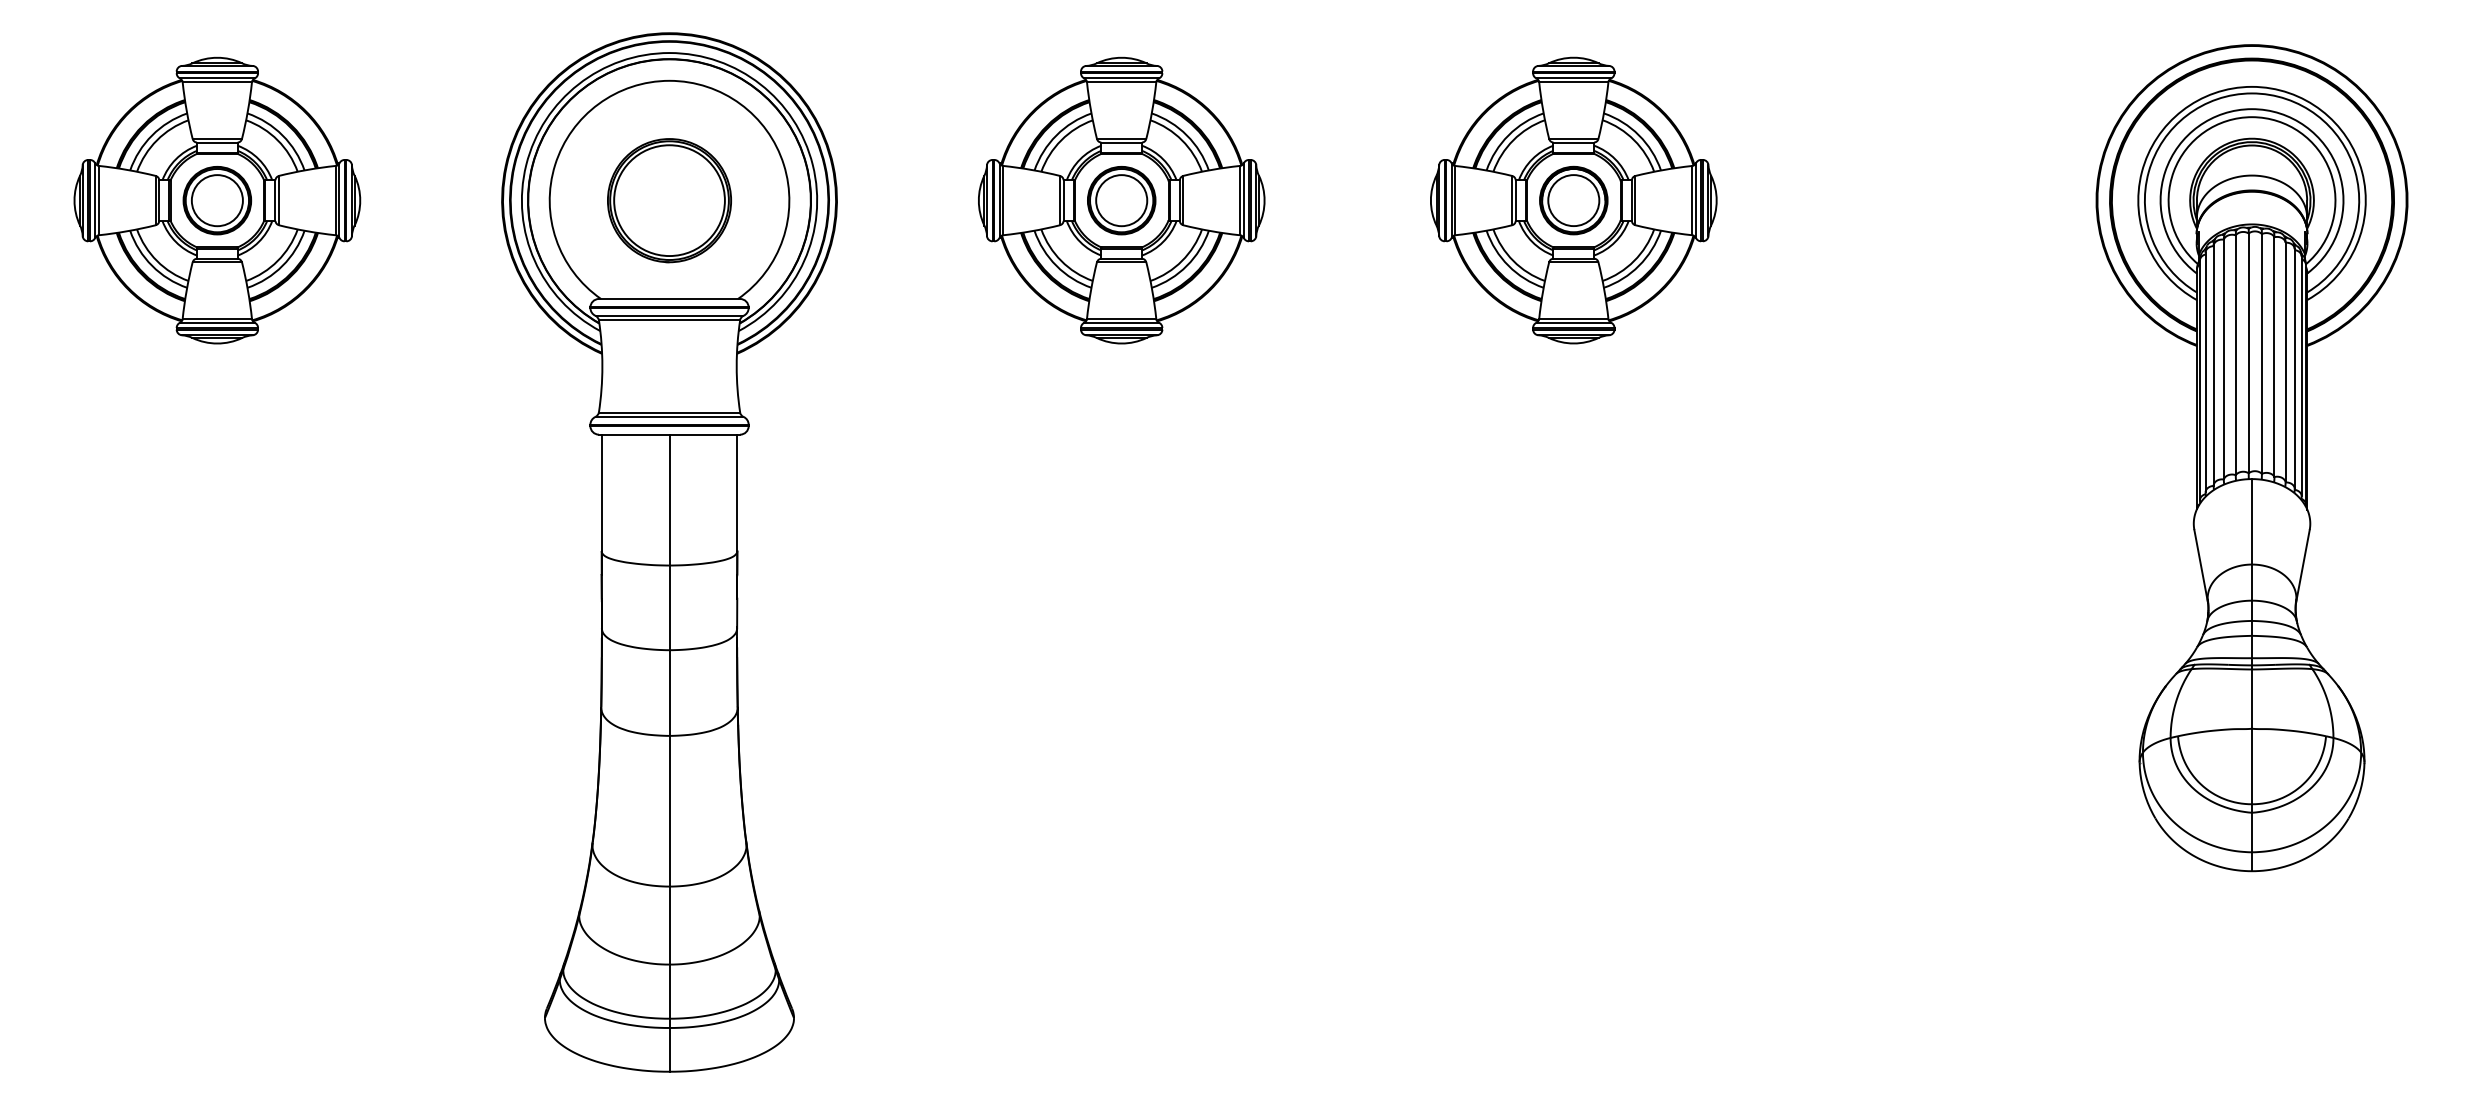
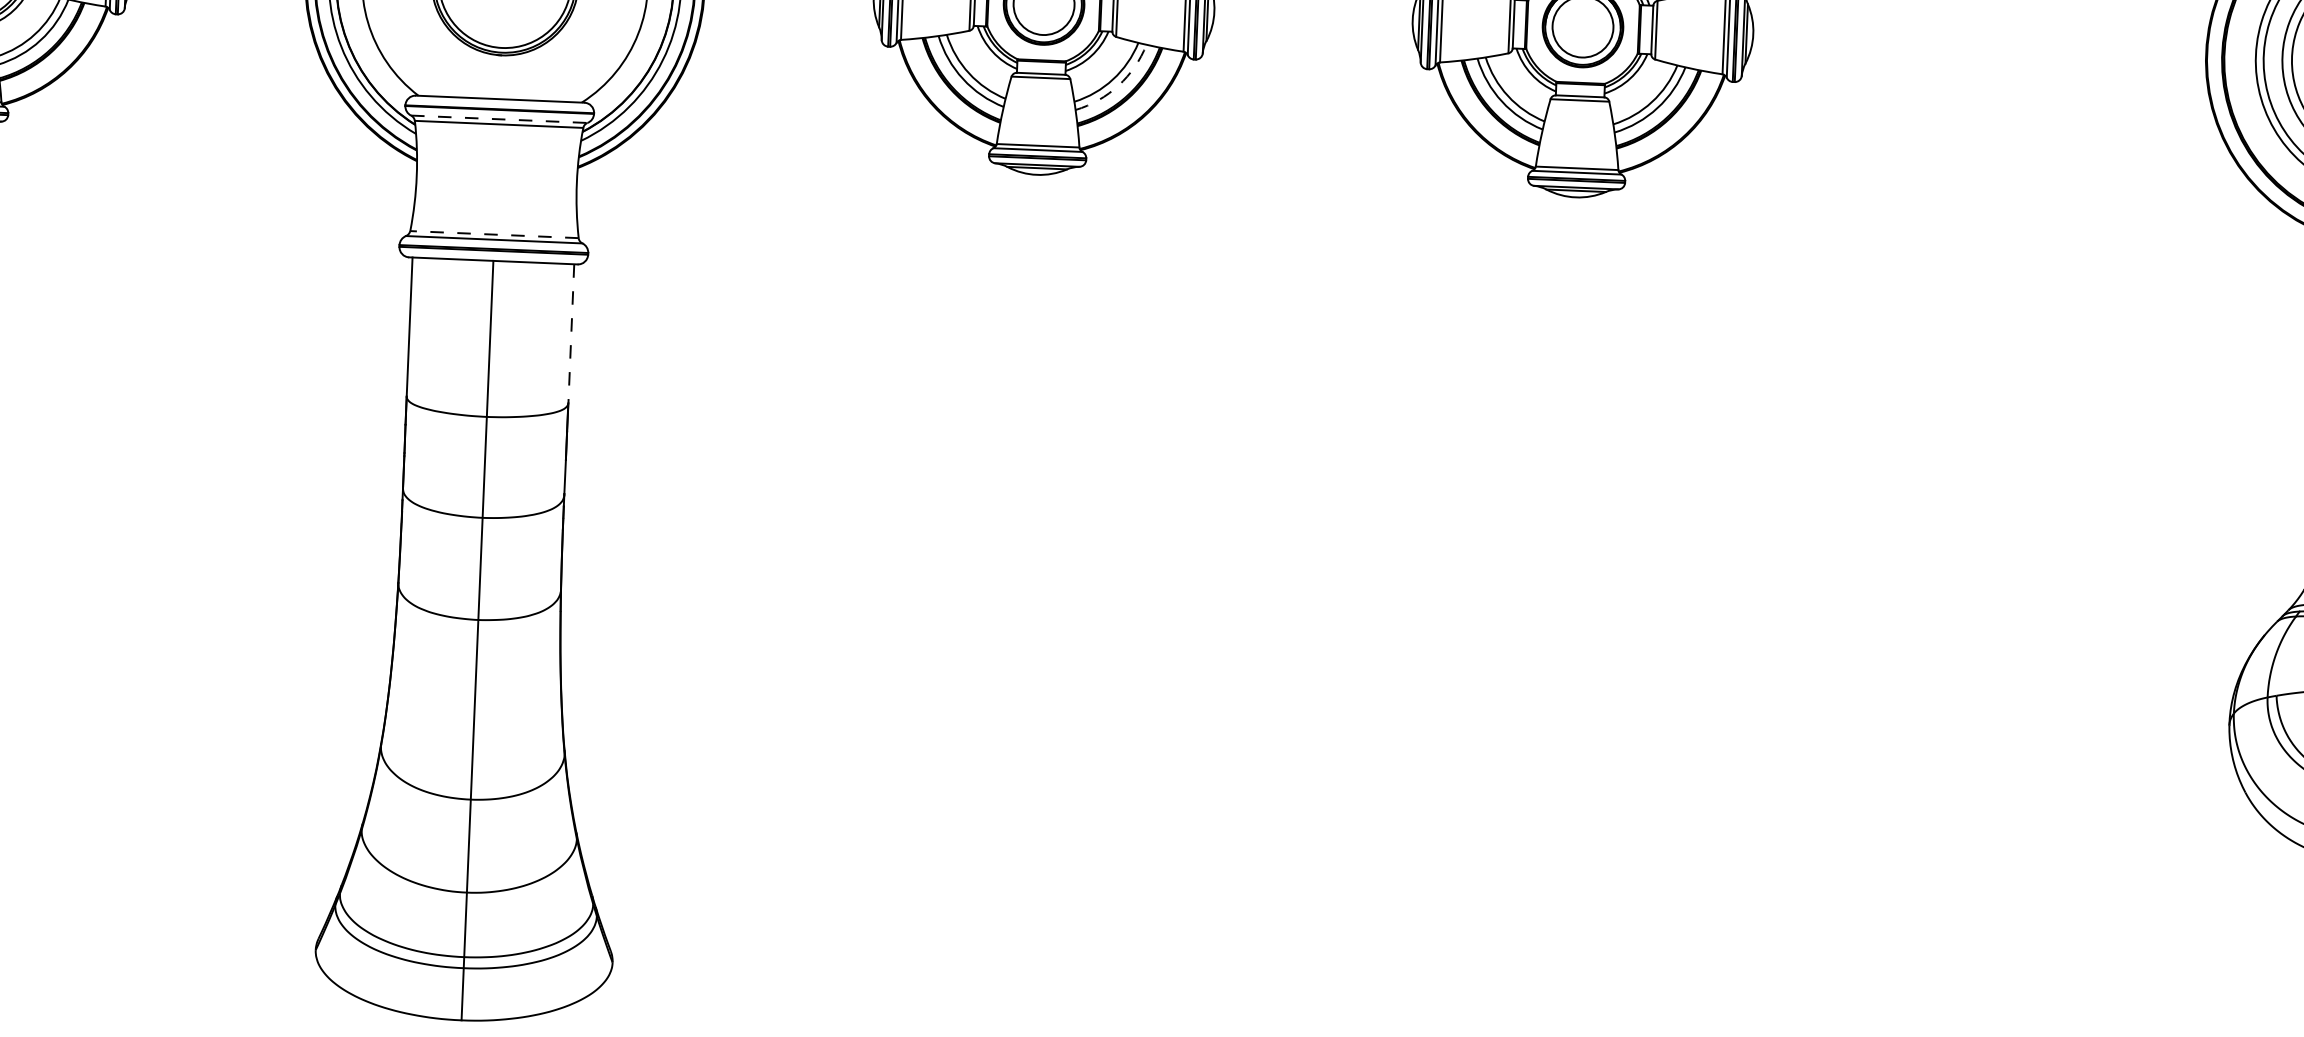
arc: (1186, 265) -> (1118, 85), solid -> dashed
line: (669, 315) -> (499, 118), solid -> dashed
line: (669, 412) -> (494, 234), solid -> dashed
line: (737, 493) -> (571, 334), solid -> dashed

